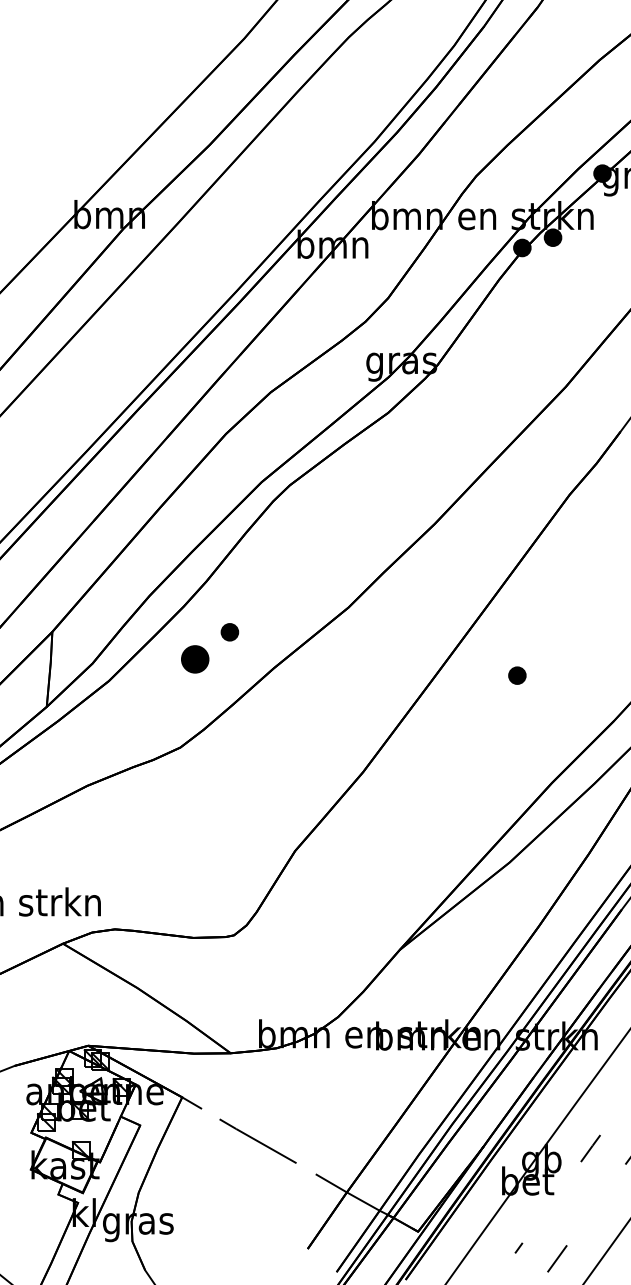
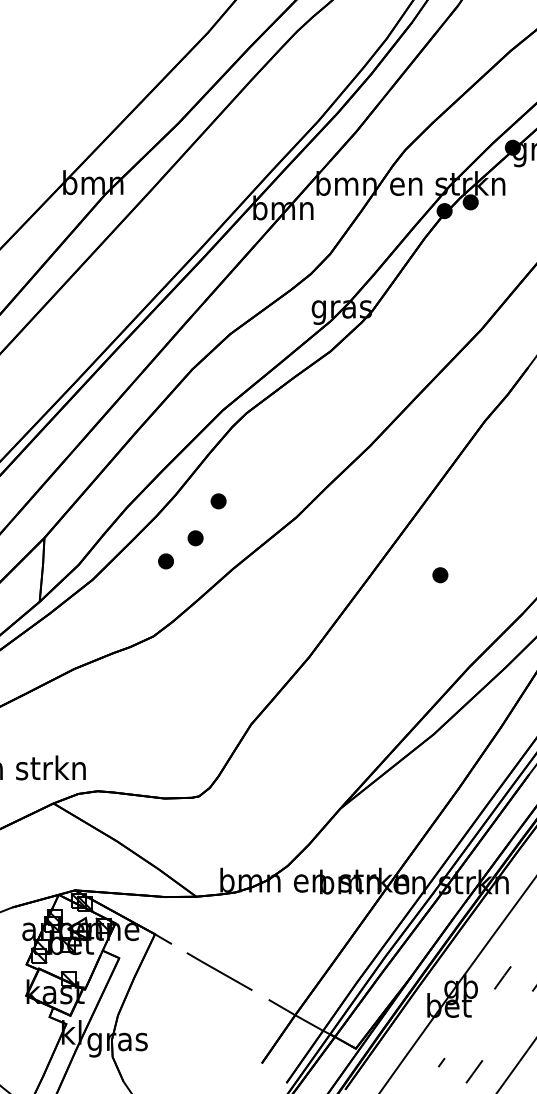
part: (256, 589) -> (218, 501), added
part: (194, 659) -> (165, 561), size x0.62

